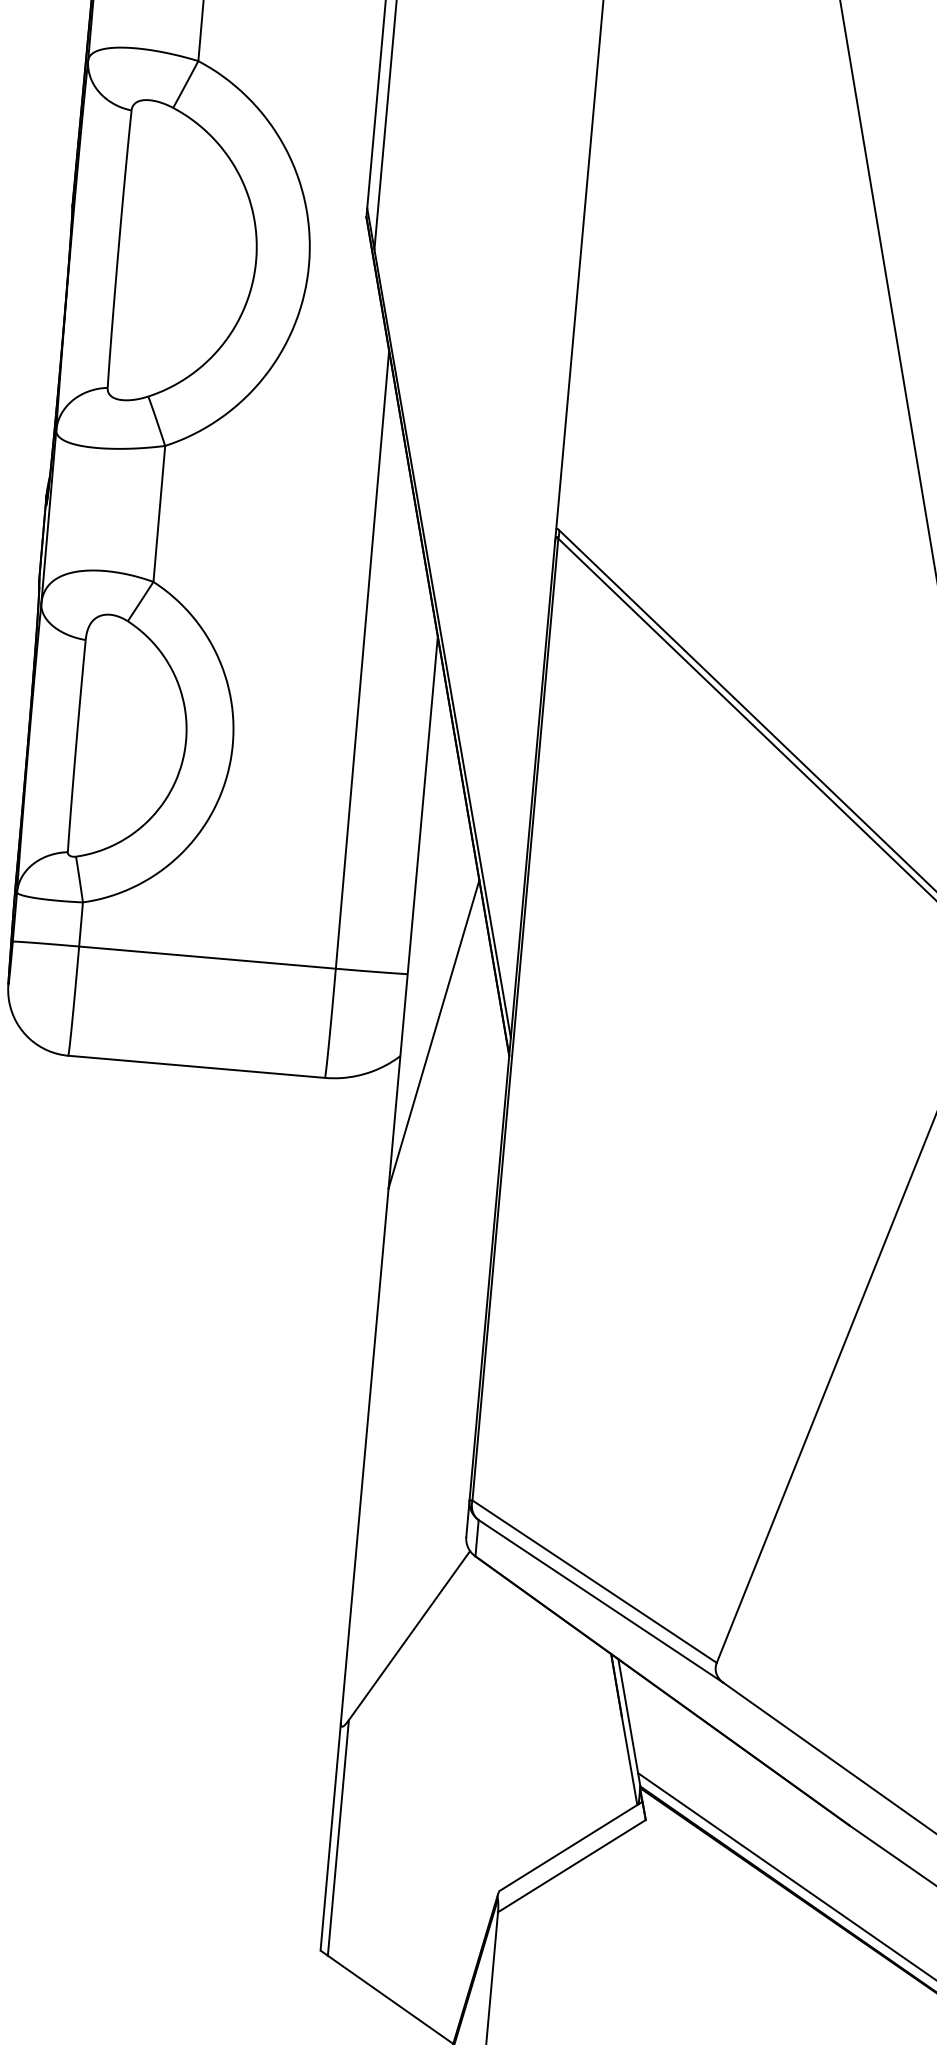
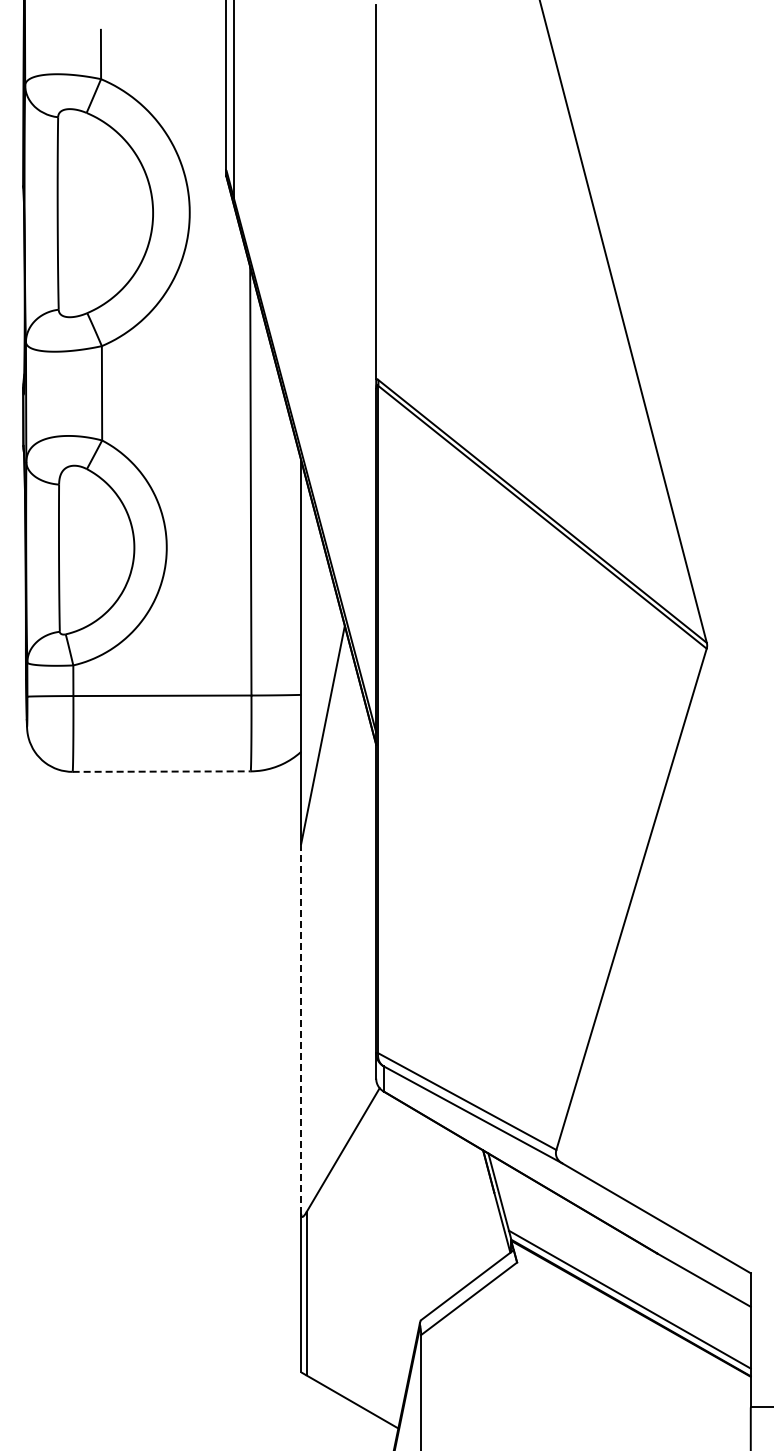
line: (197, 1066) -> (162, 771), solid -> dashed
line: (365, 1455) -> (301, 1028), solid -> dashed

